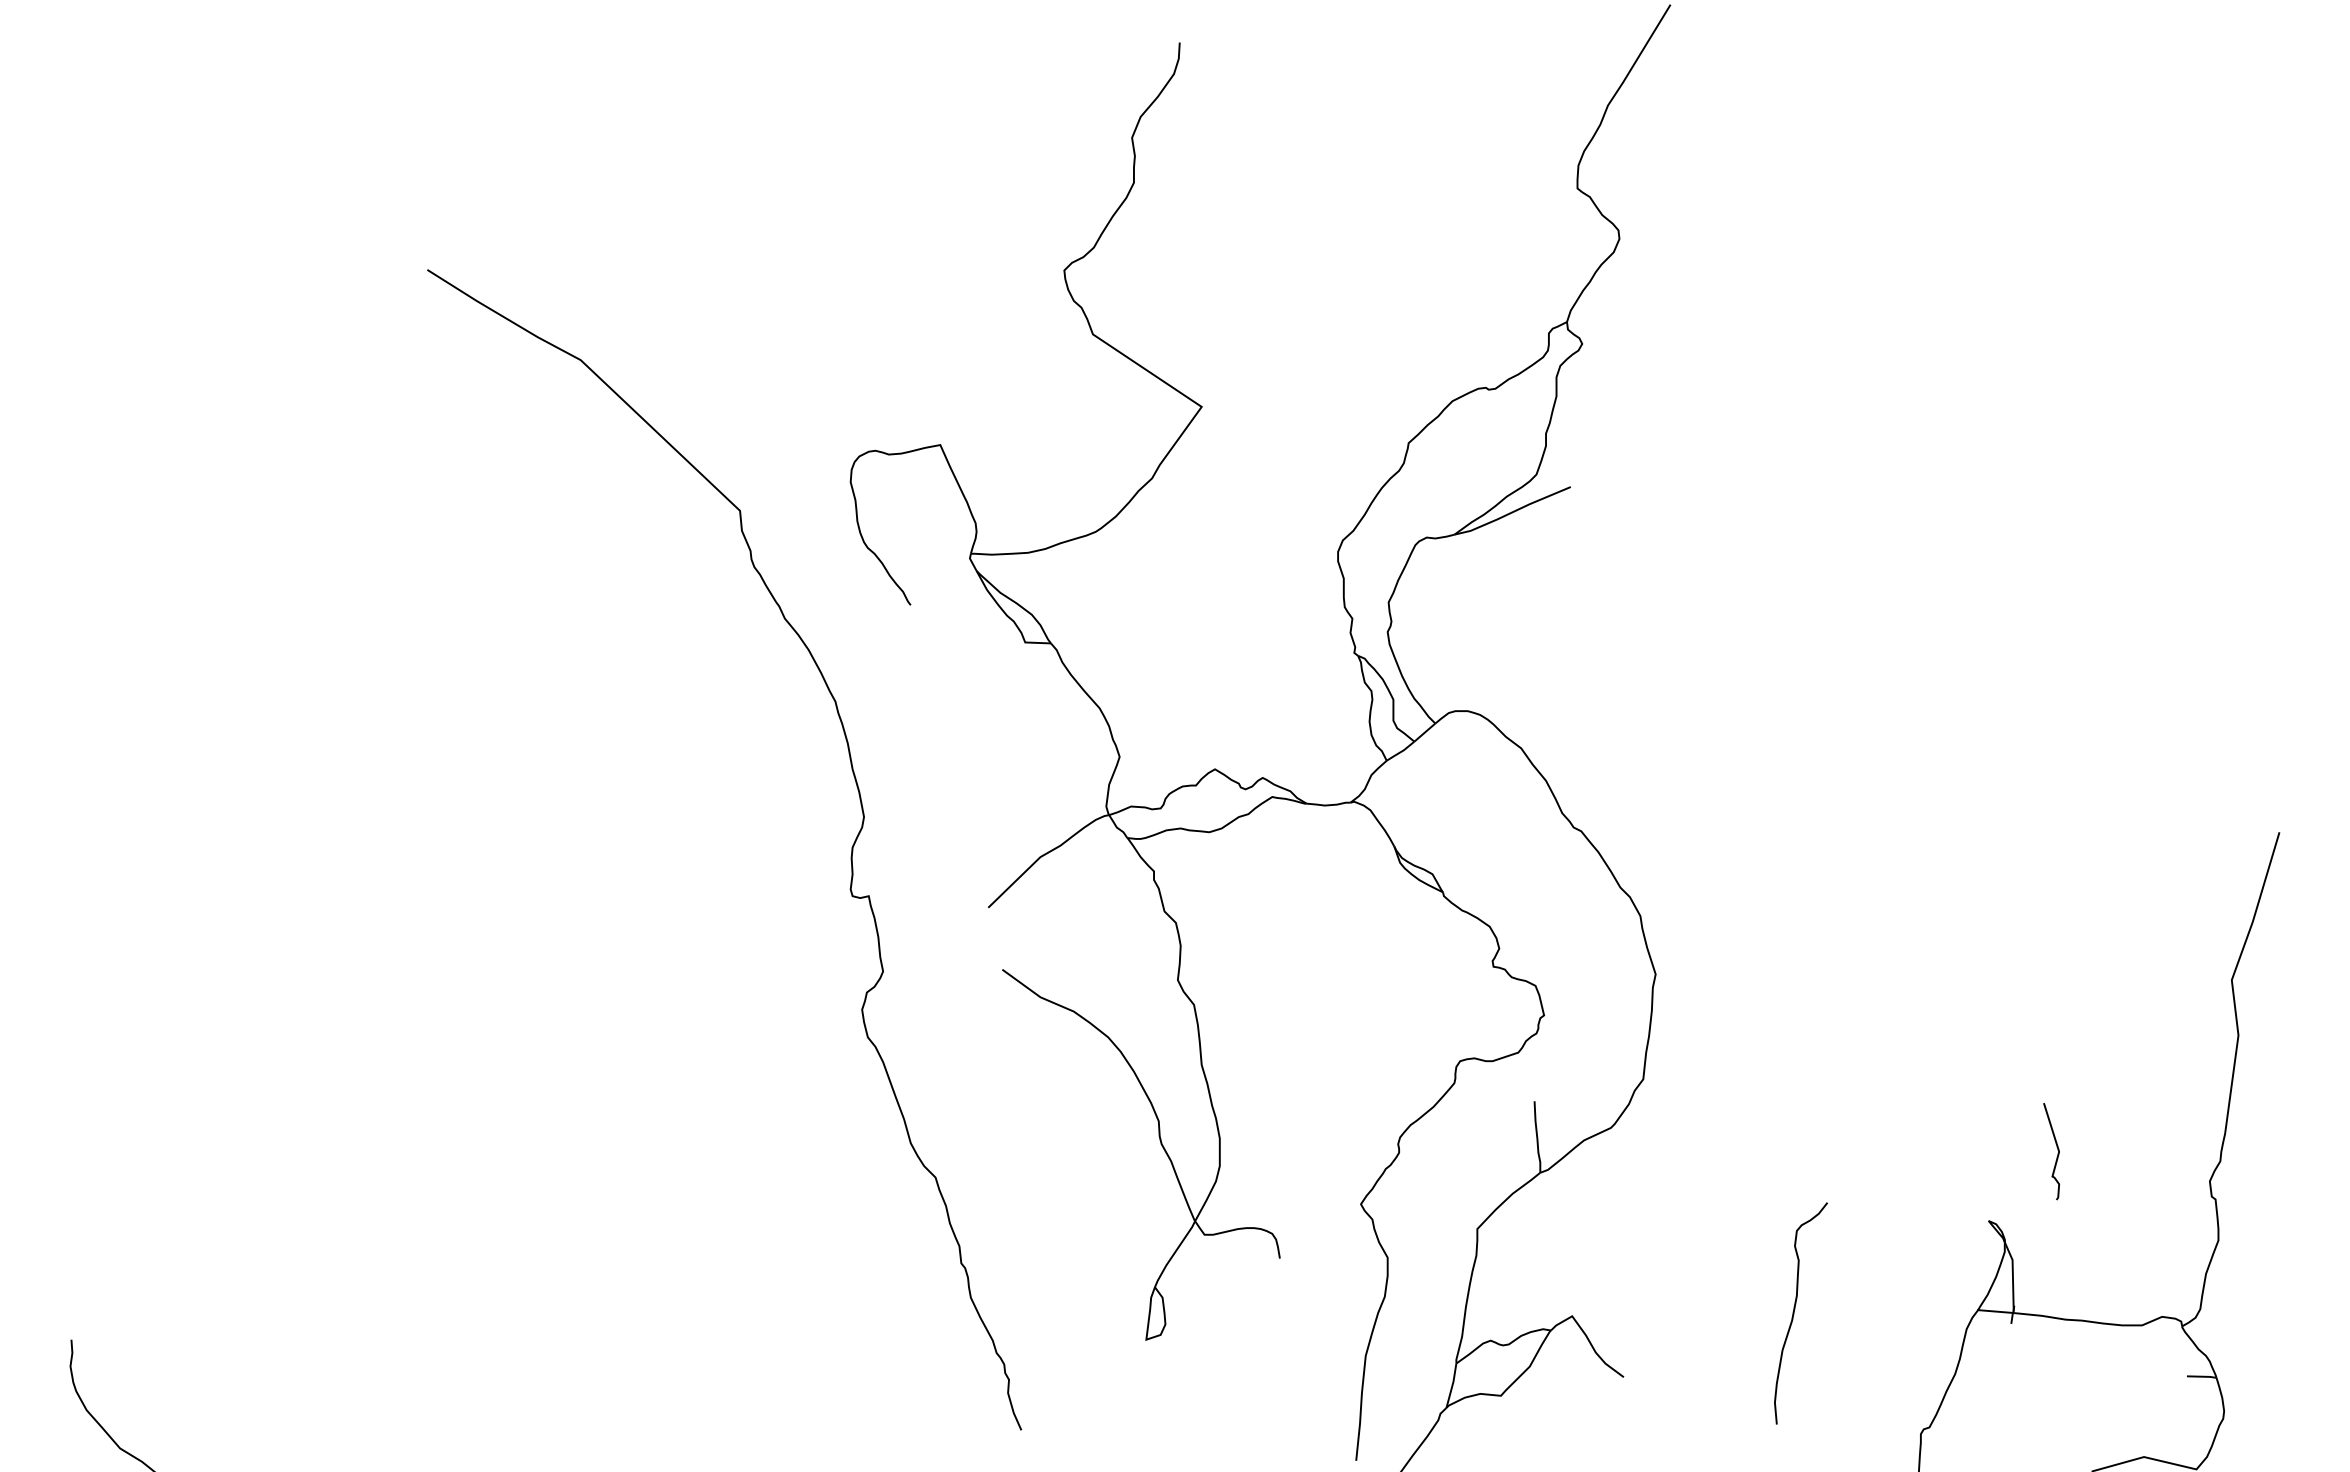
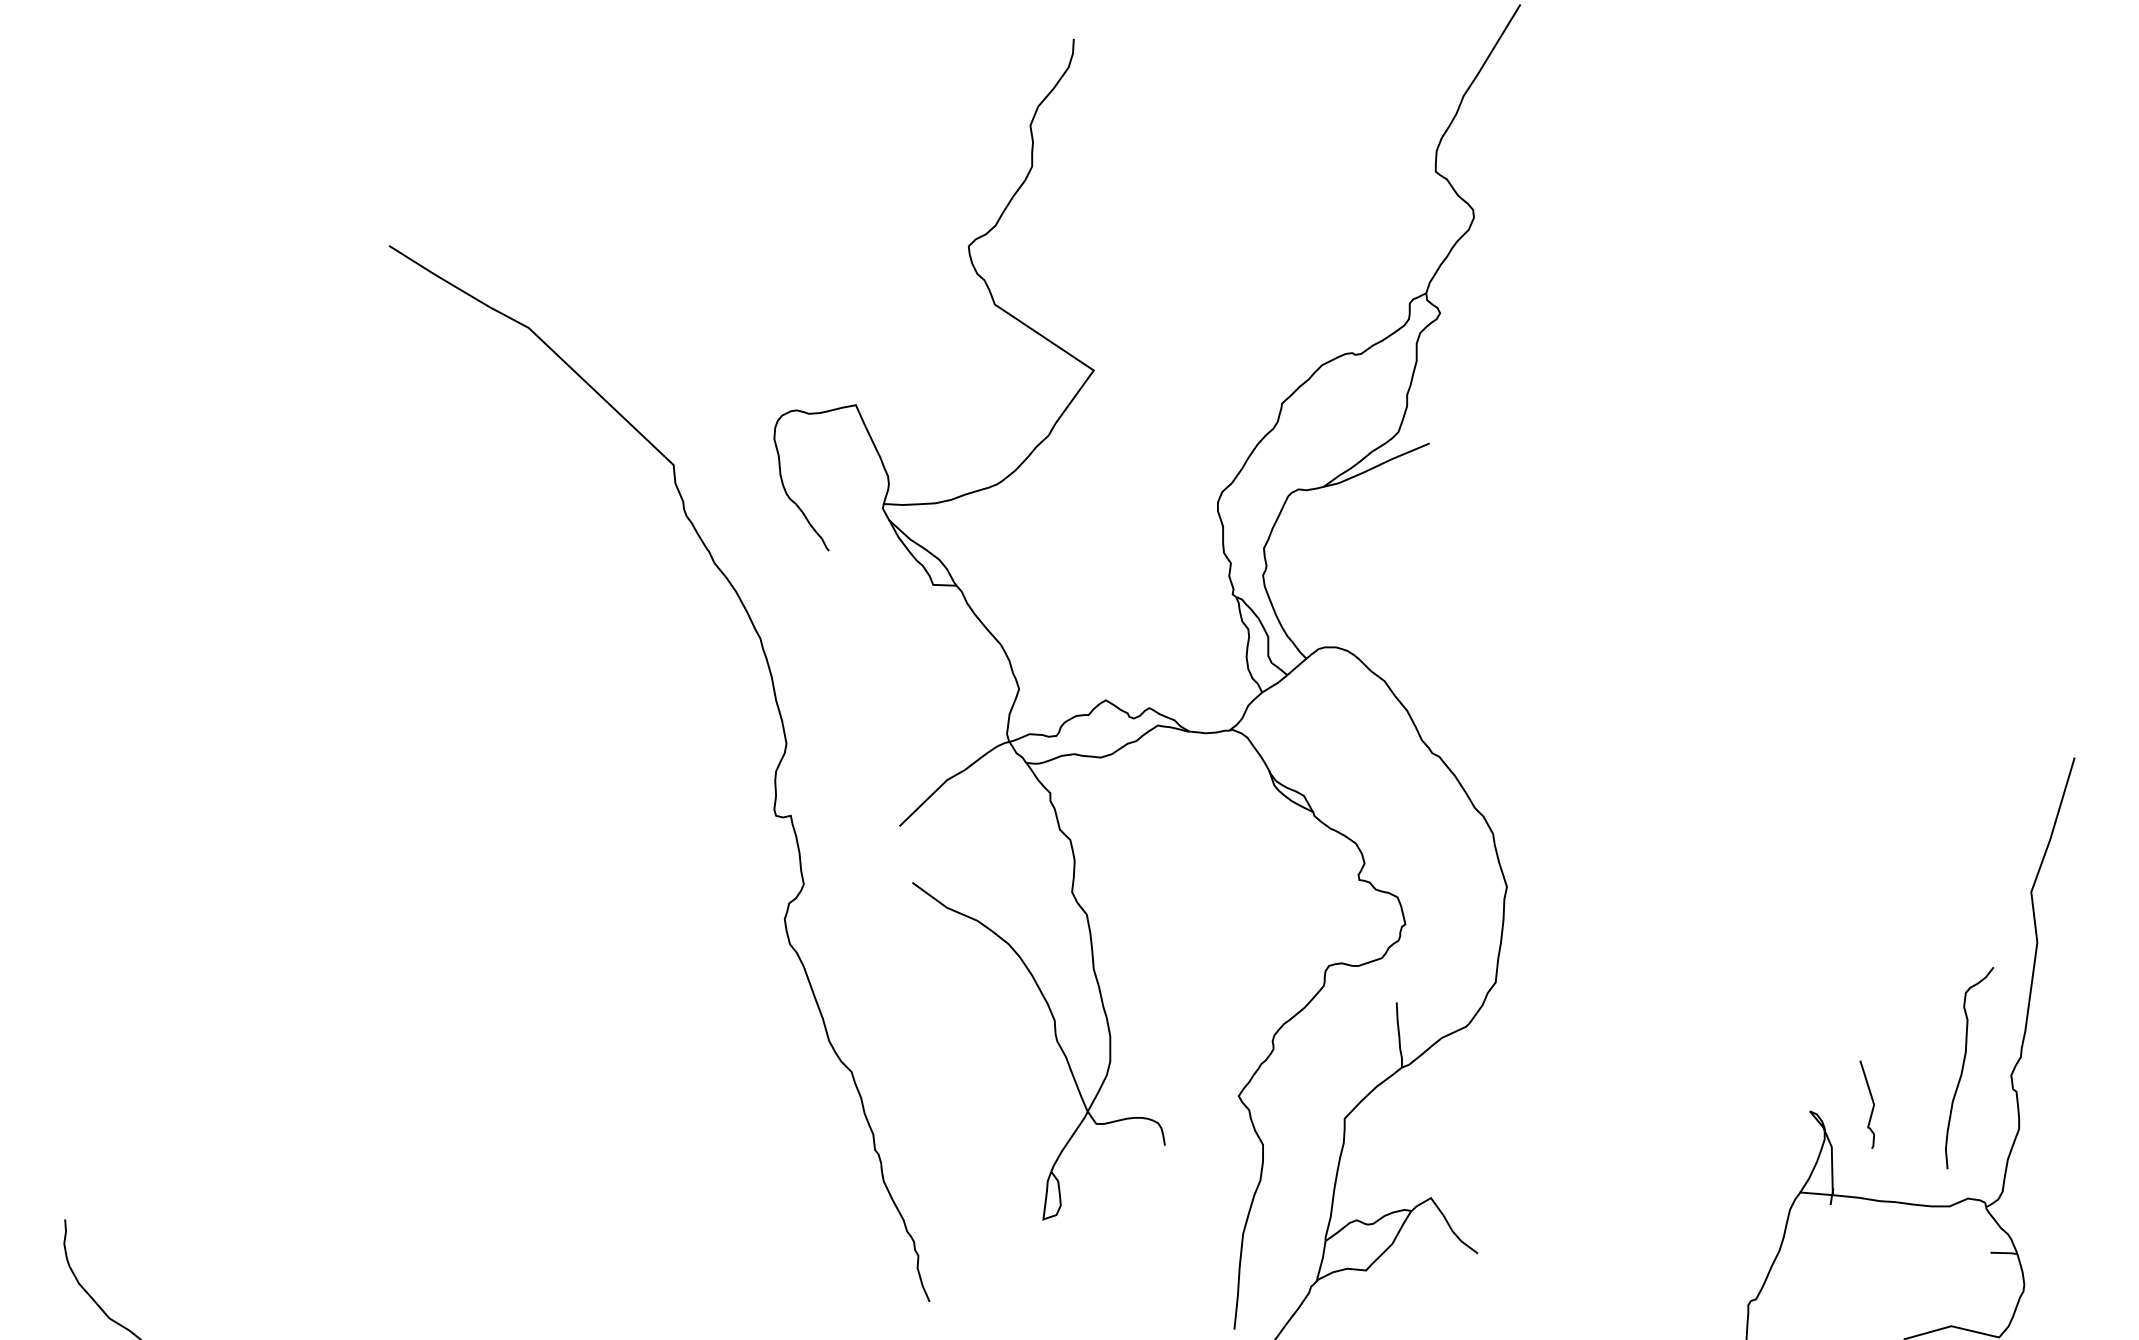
curve: (2057, 1150) -> (1872, 1103), moved
curve: (1794, 1313) -> (1963, 1068), moved

